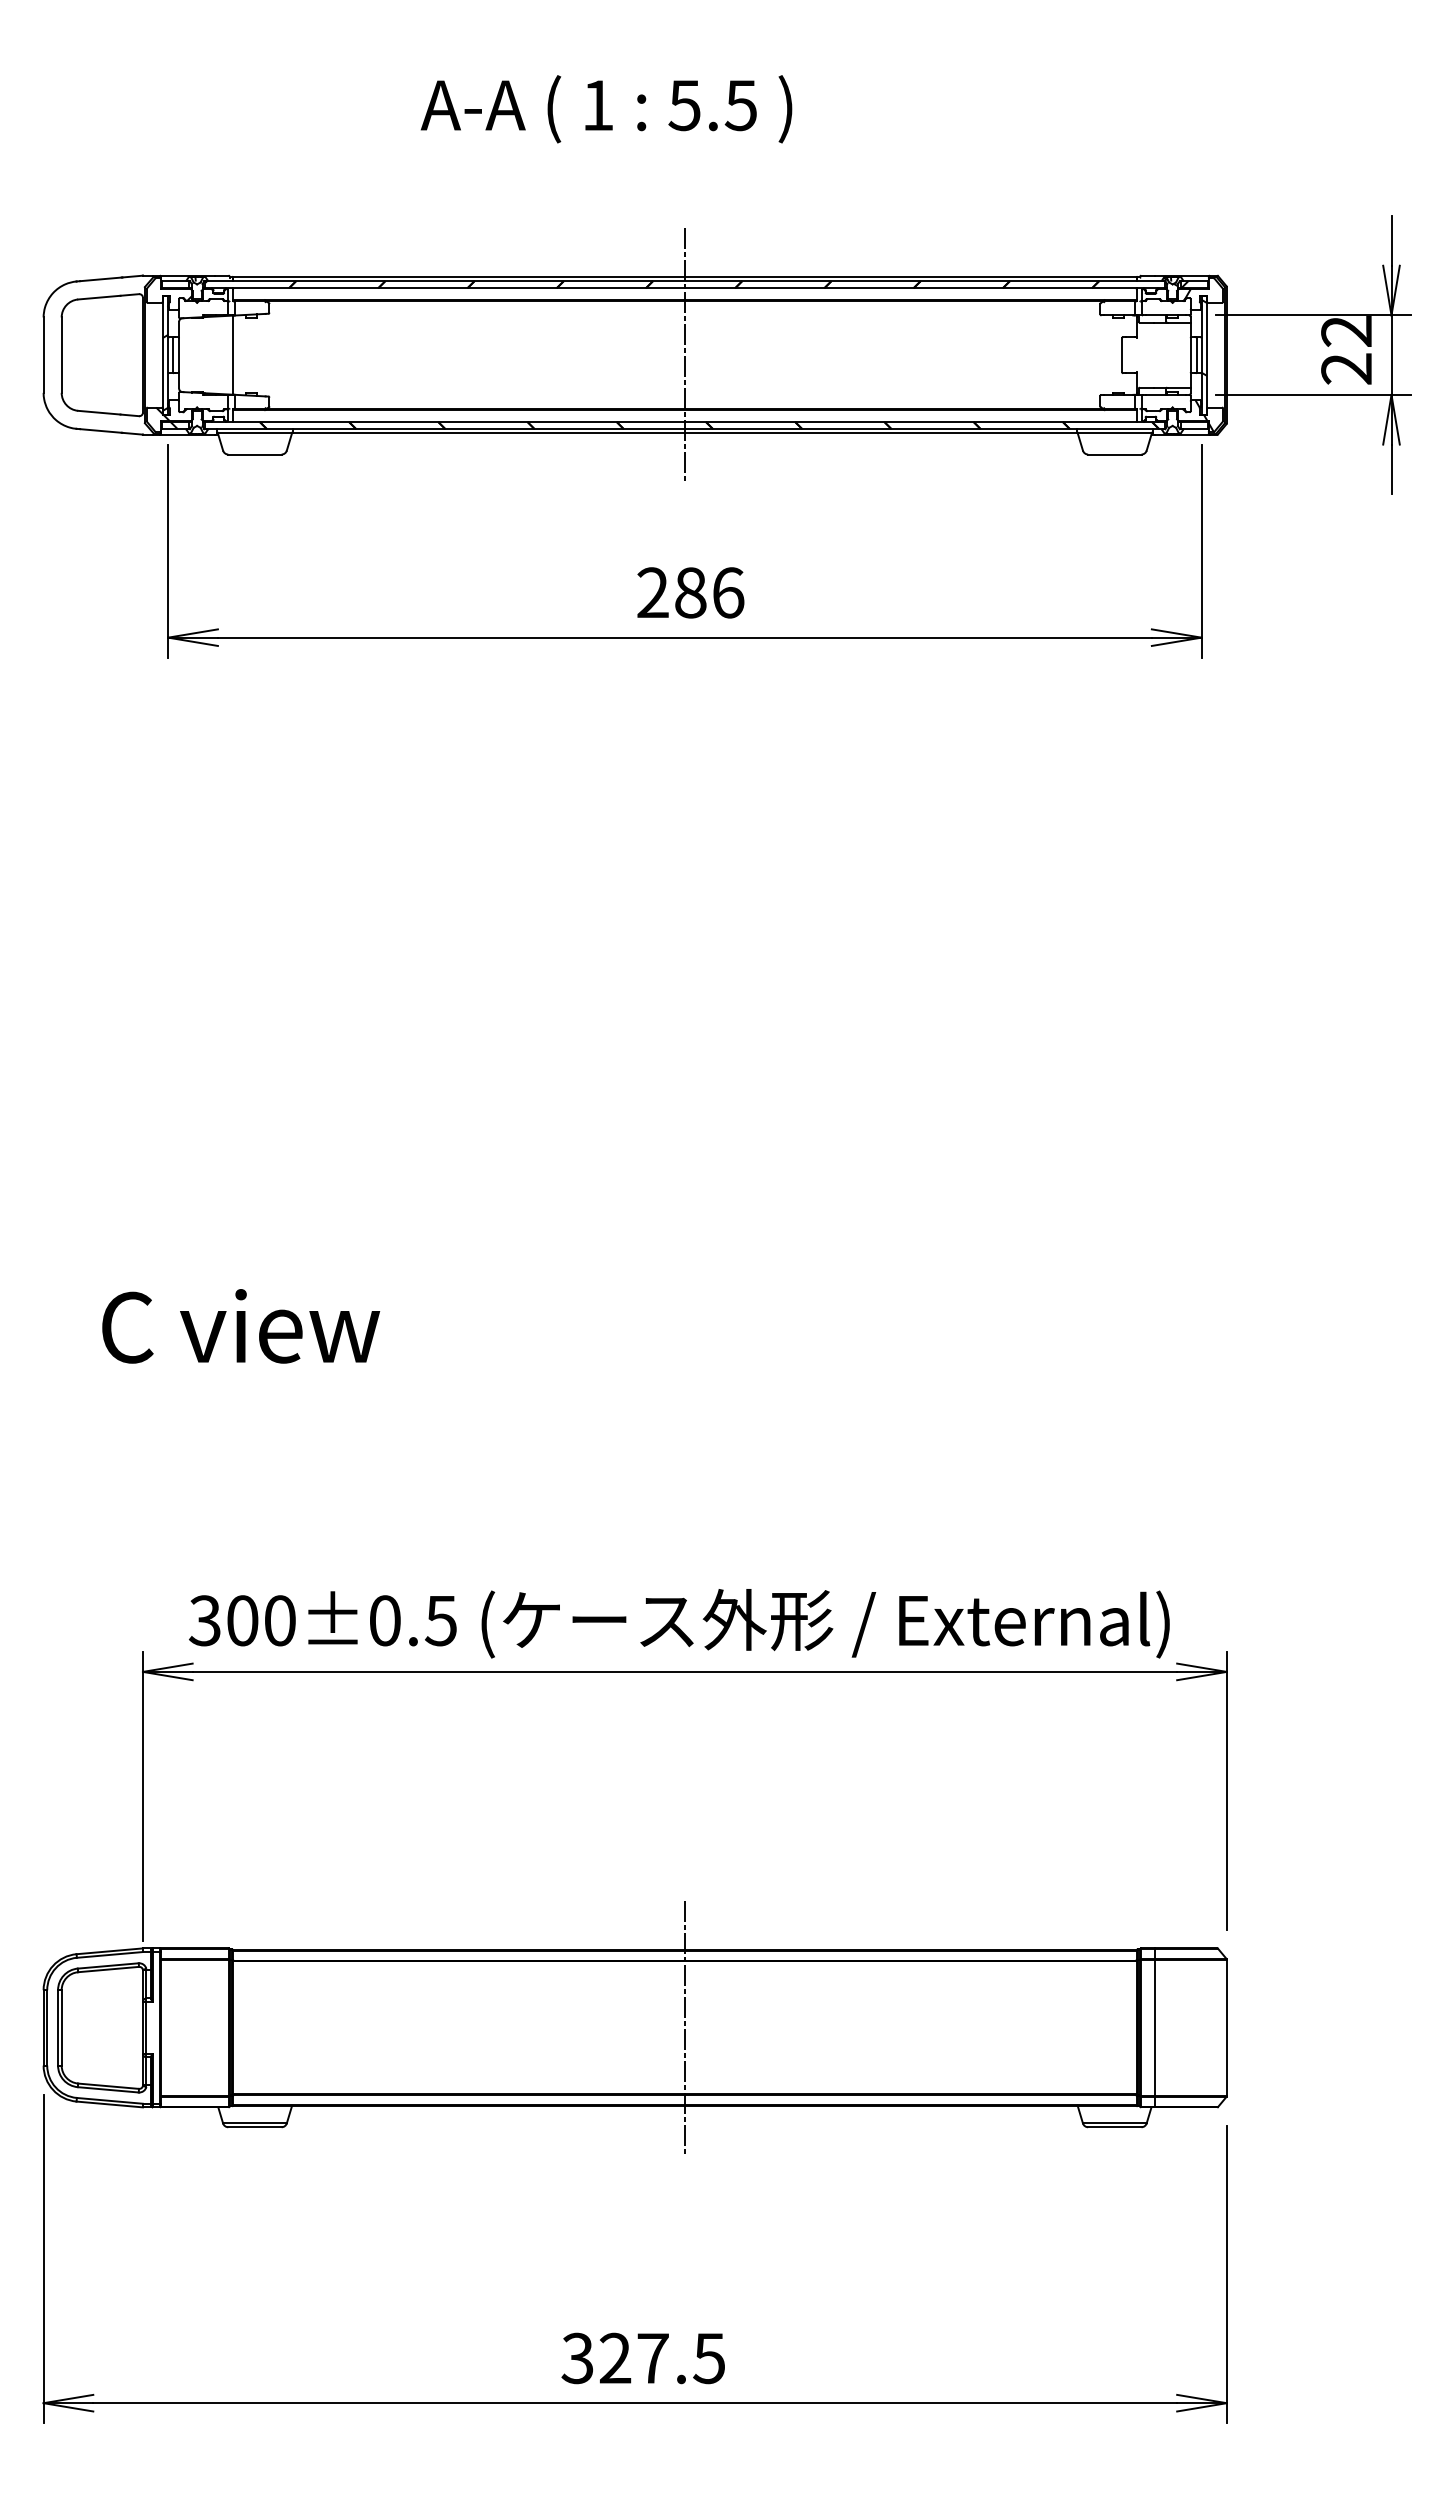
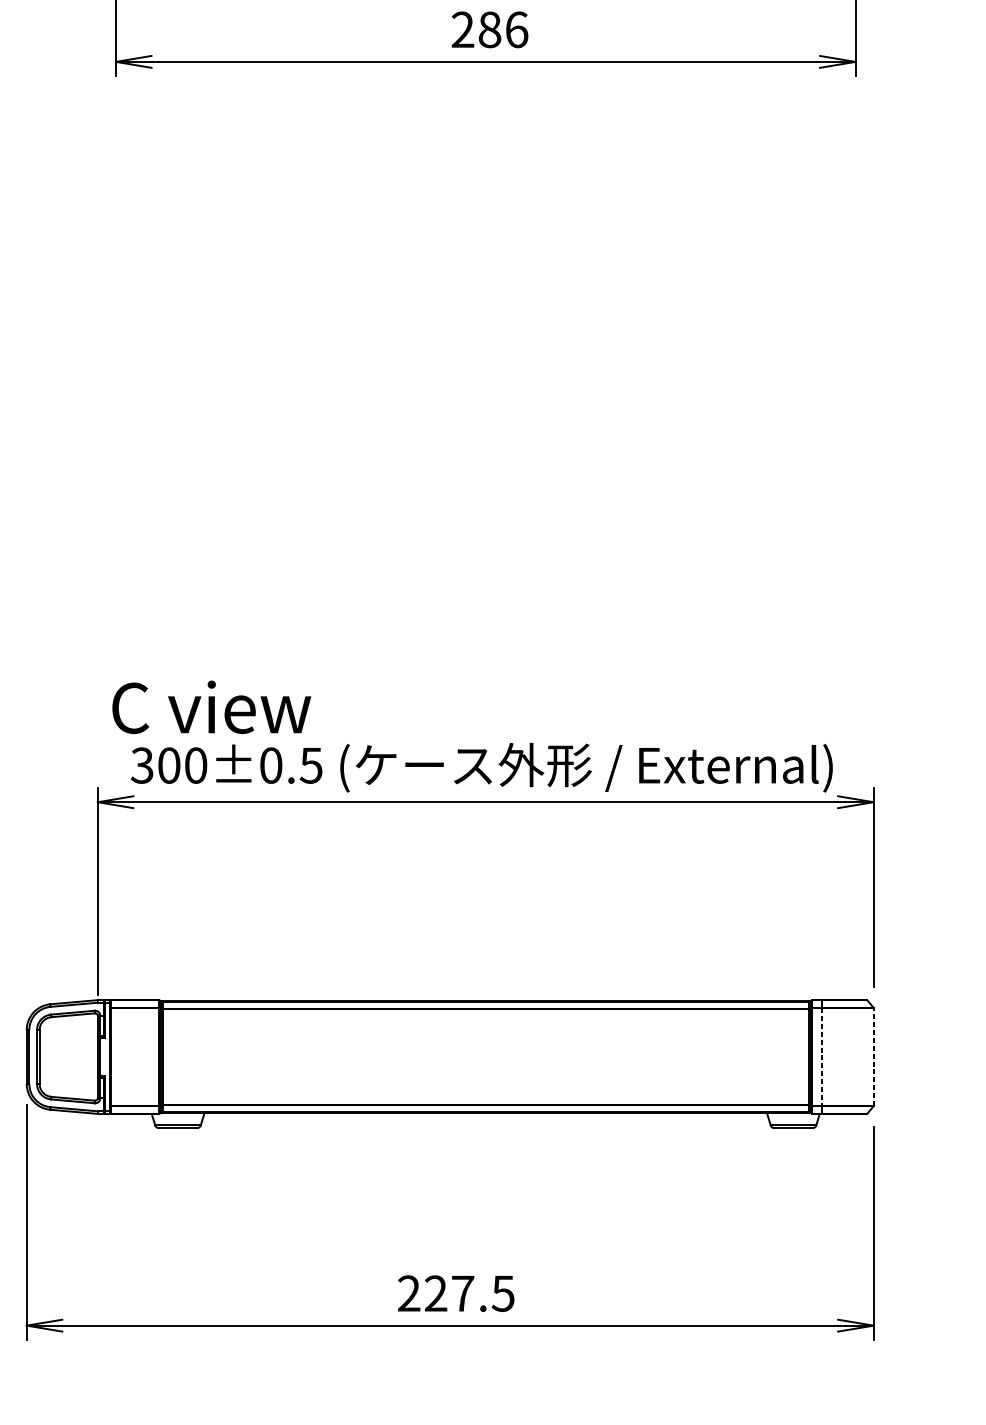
text: (241, 1326) -> (212, 707), moved
line: (684, 2027) -> (485, 1056), removed
line: (1226, 2027) -> (873, 1056), solid -> dashed
line: (1154, 2028) -> (821, 1057), solid -> dashed
text: (577, 2358) -> (408, 1293), 327.5 -> 227.5

